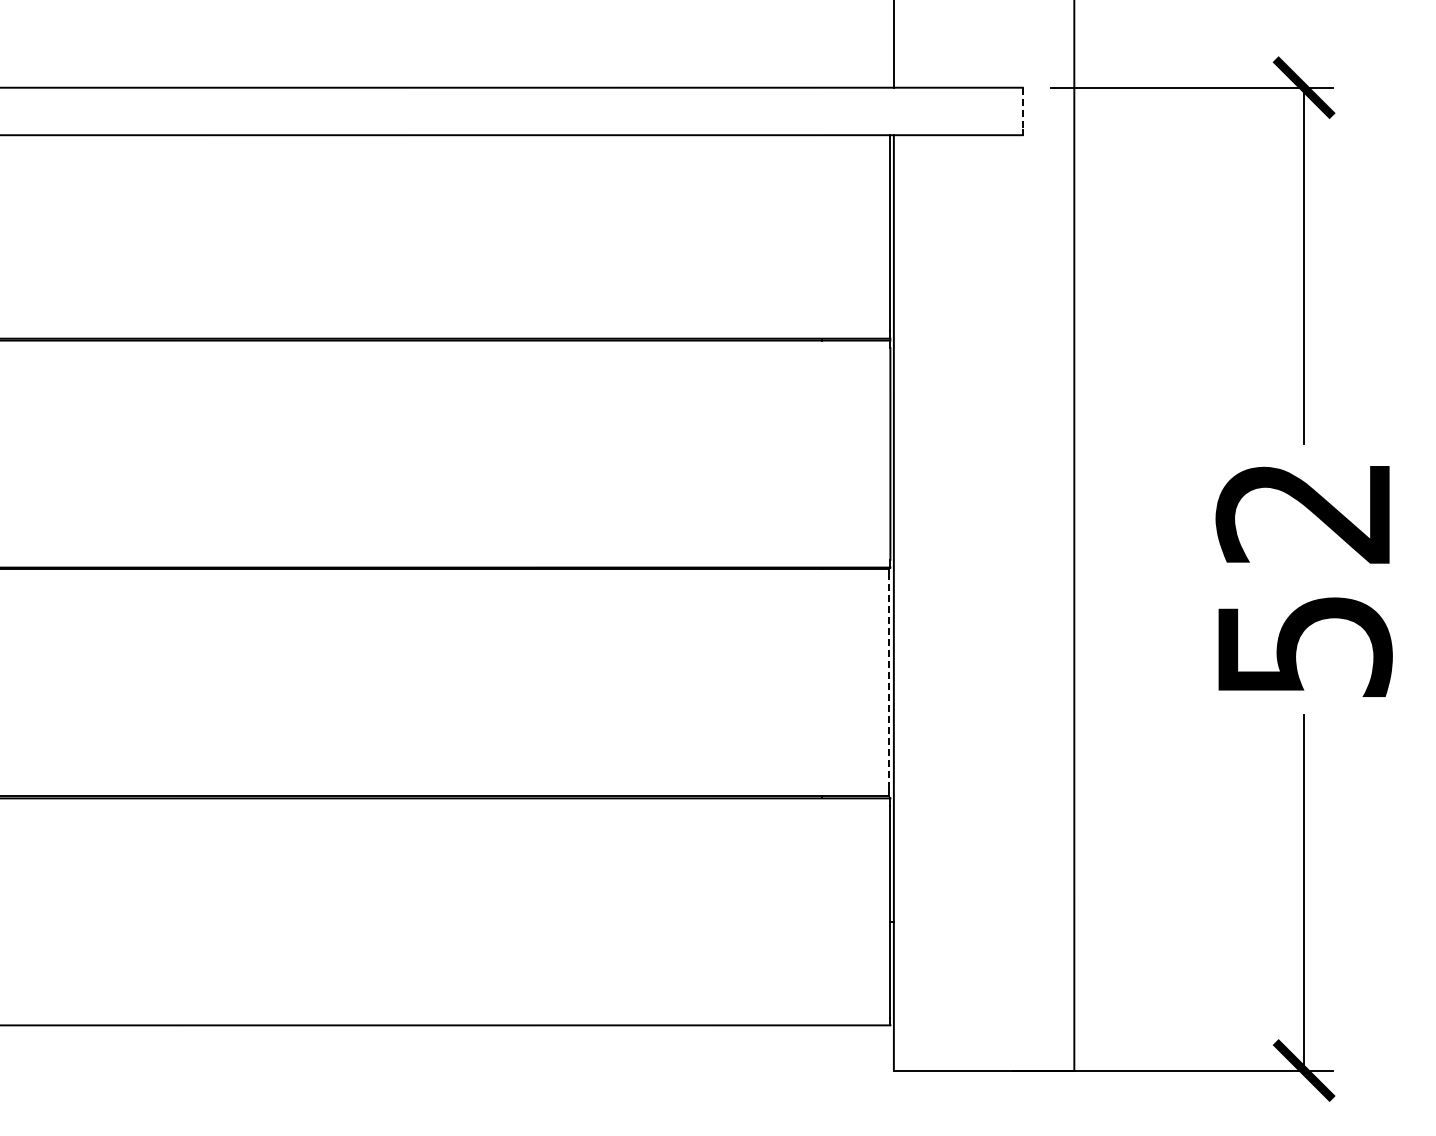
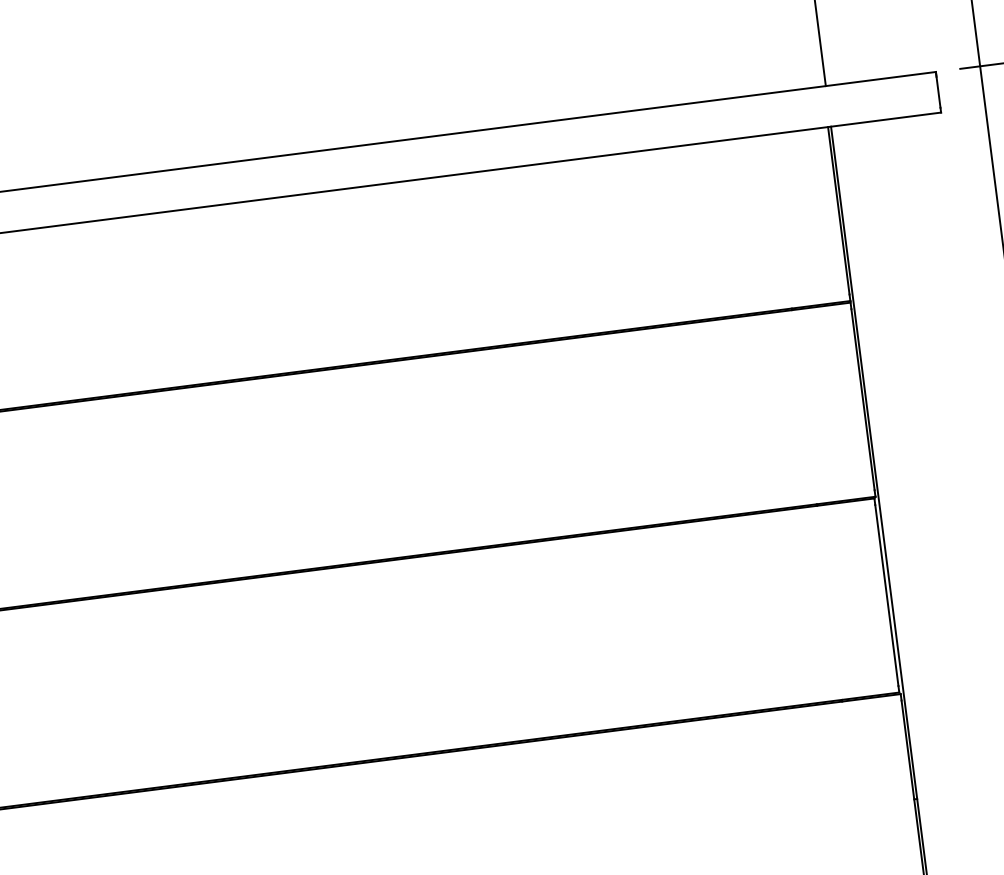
line: (1022, 108) -> (938, 89), dashed -> solid
line: (888, 682) -> (886, 595), dashed -> solid

